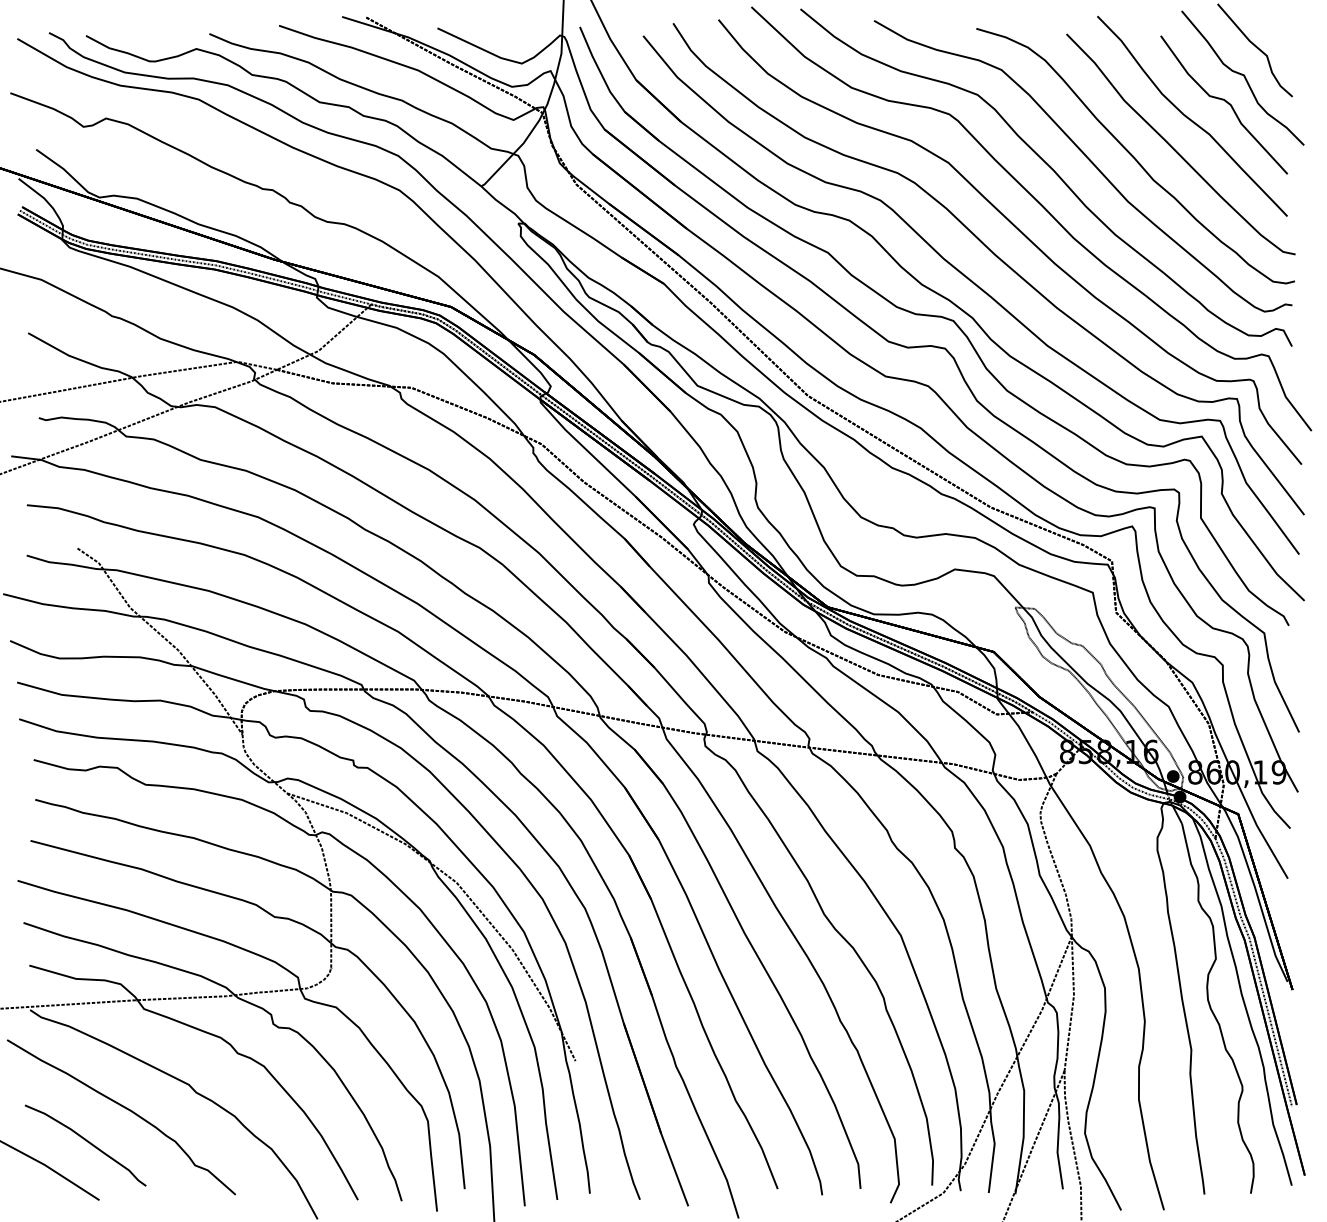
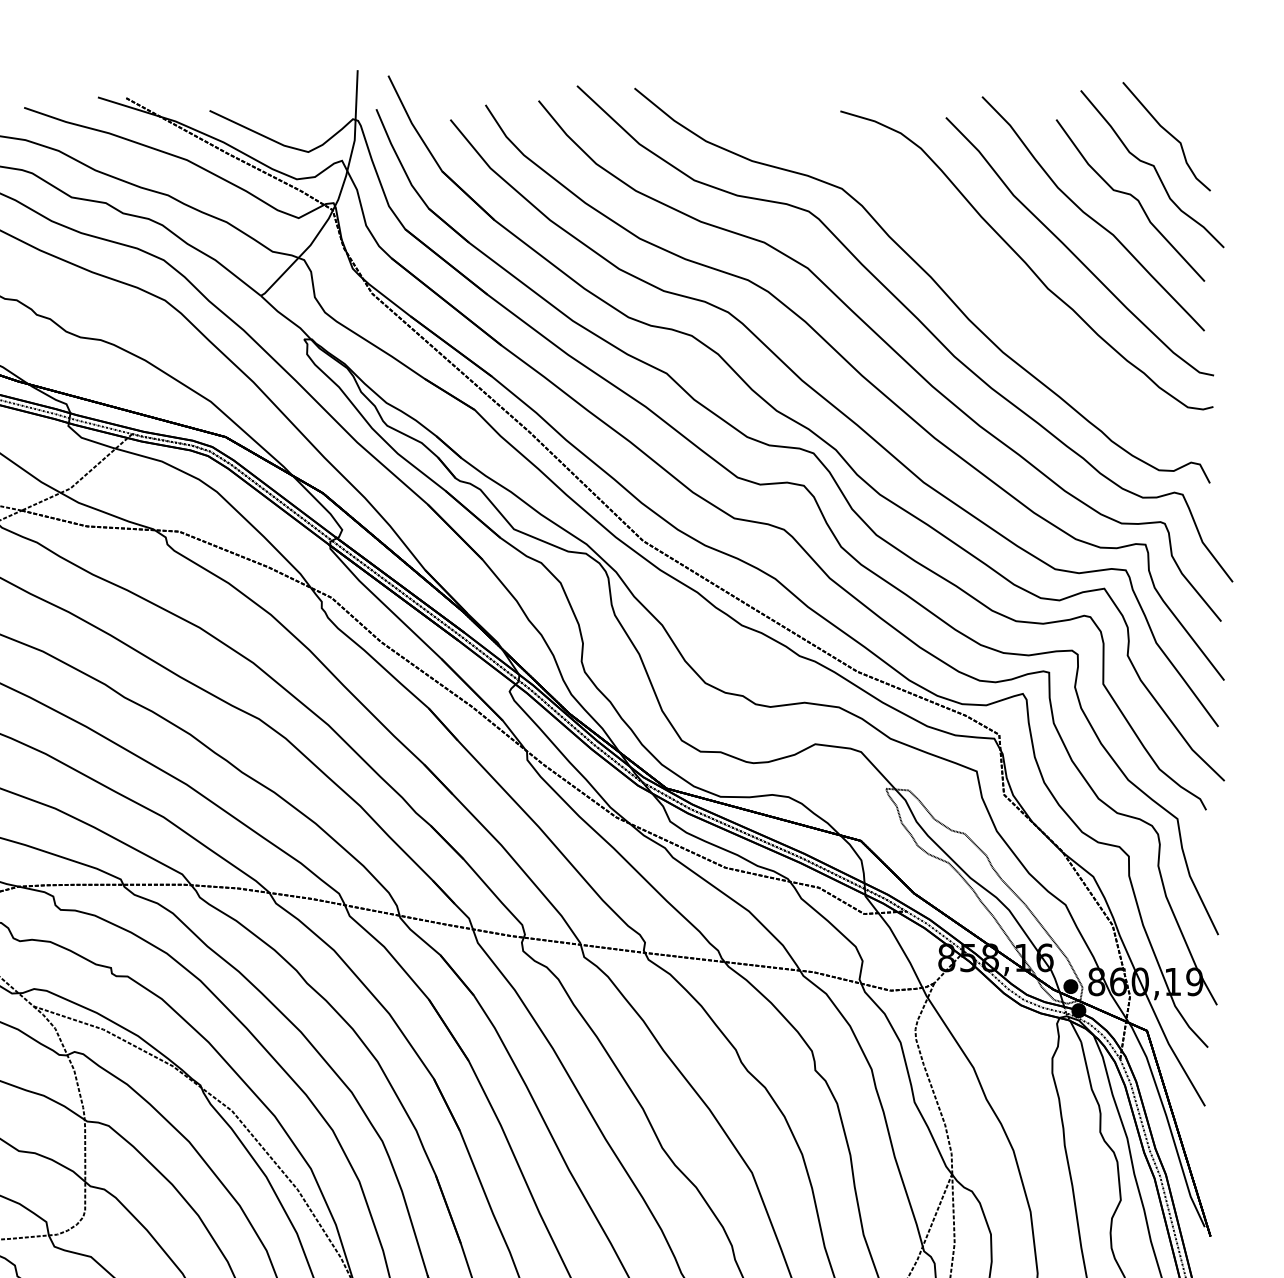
curve: (1088, 160) -> (971, 265), removed

